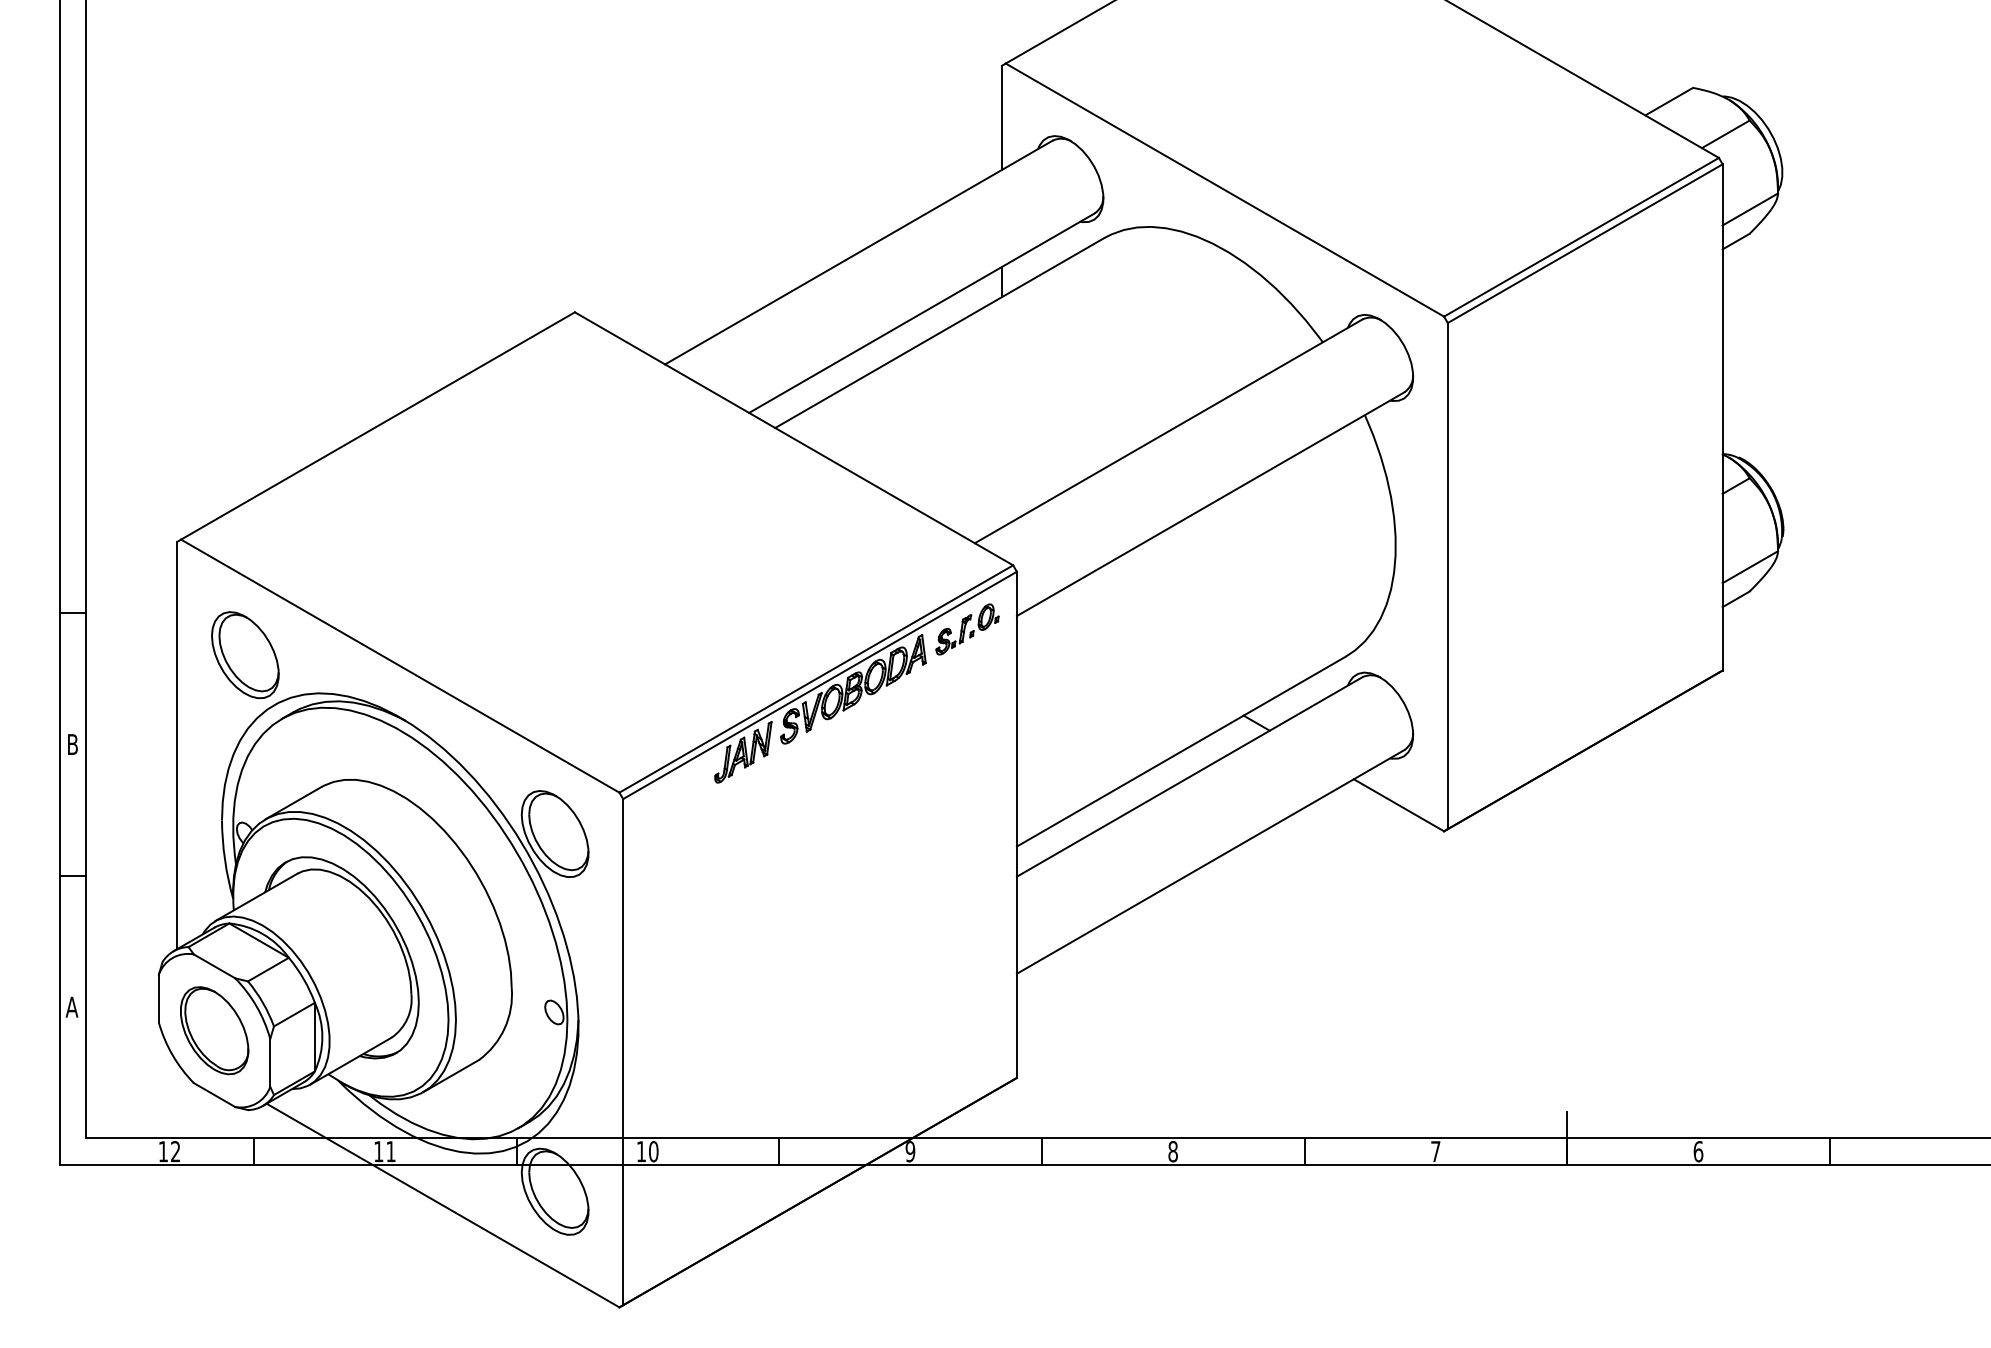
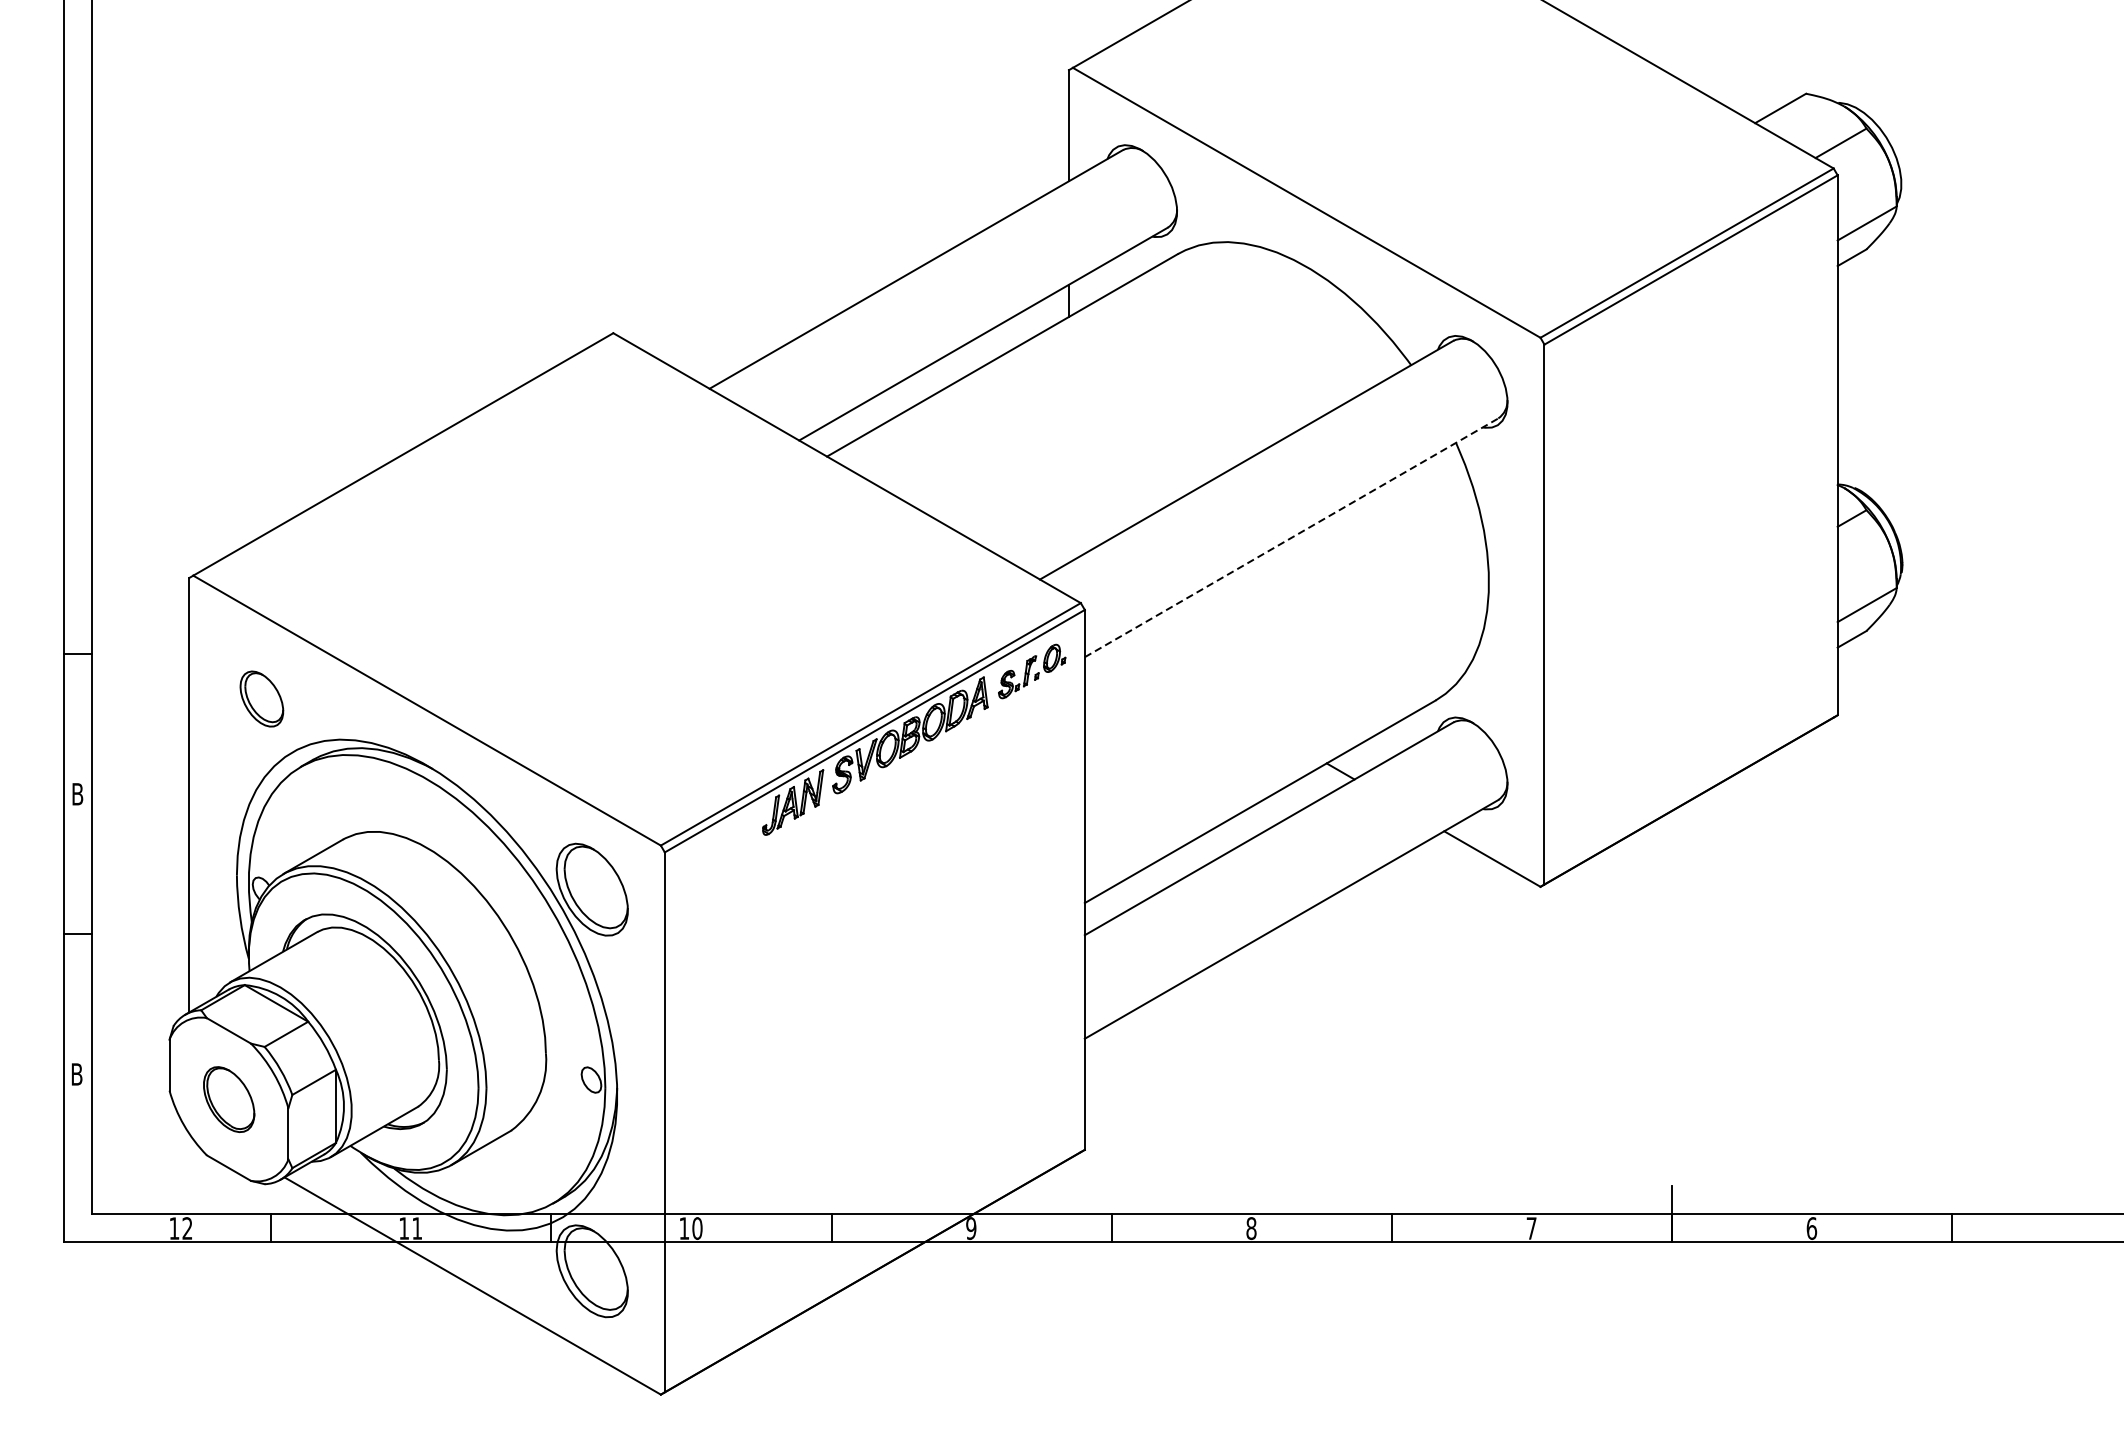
line: (1210, 504) -> (1291, 538), solid -> dashed
part: (245, 655) -> (261, 699), size x0.6
text: (71, 1006) -> (76, 1073), A -> B
part: (214, 1030) -> (228, 1099), size x0.7

